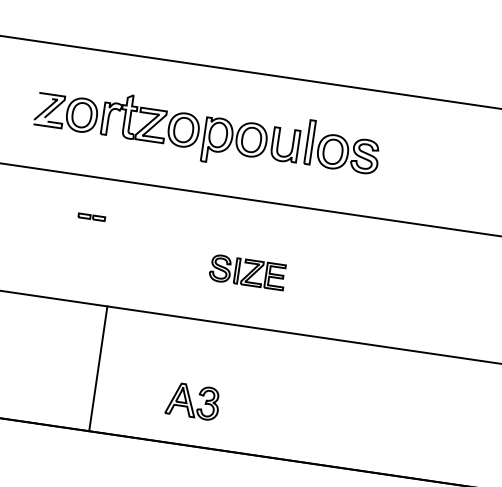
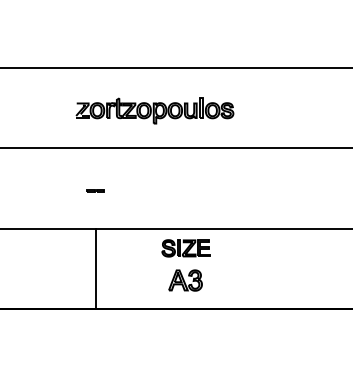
part: (206, 133) -> (154, 110), size x0.71
line: (91, 216) -> (95, 190), moved
part: (246, 272) -> (185, 248), moved
line: (97, 368) -> (95, 268), moved
part: (193, 401) -> (185, 280), moved

